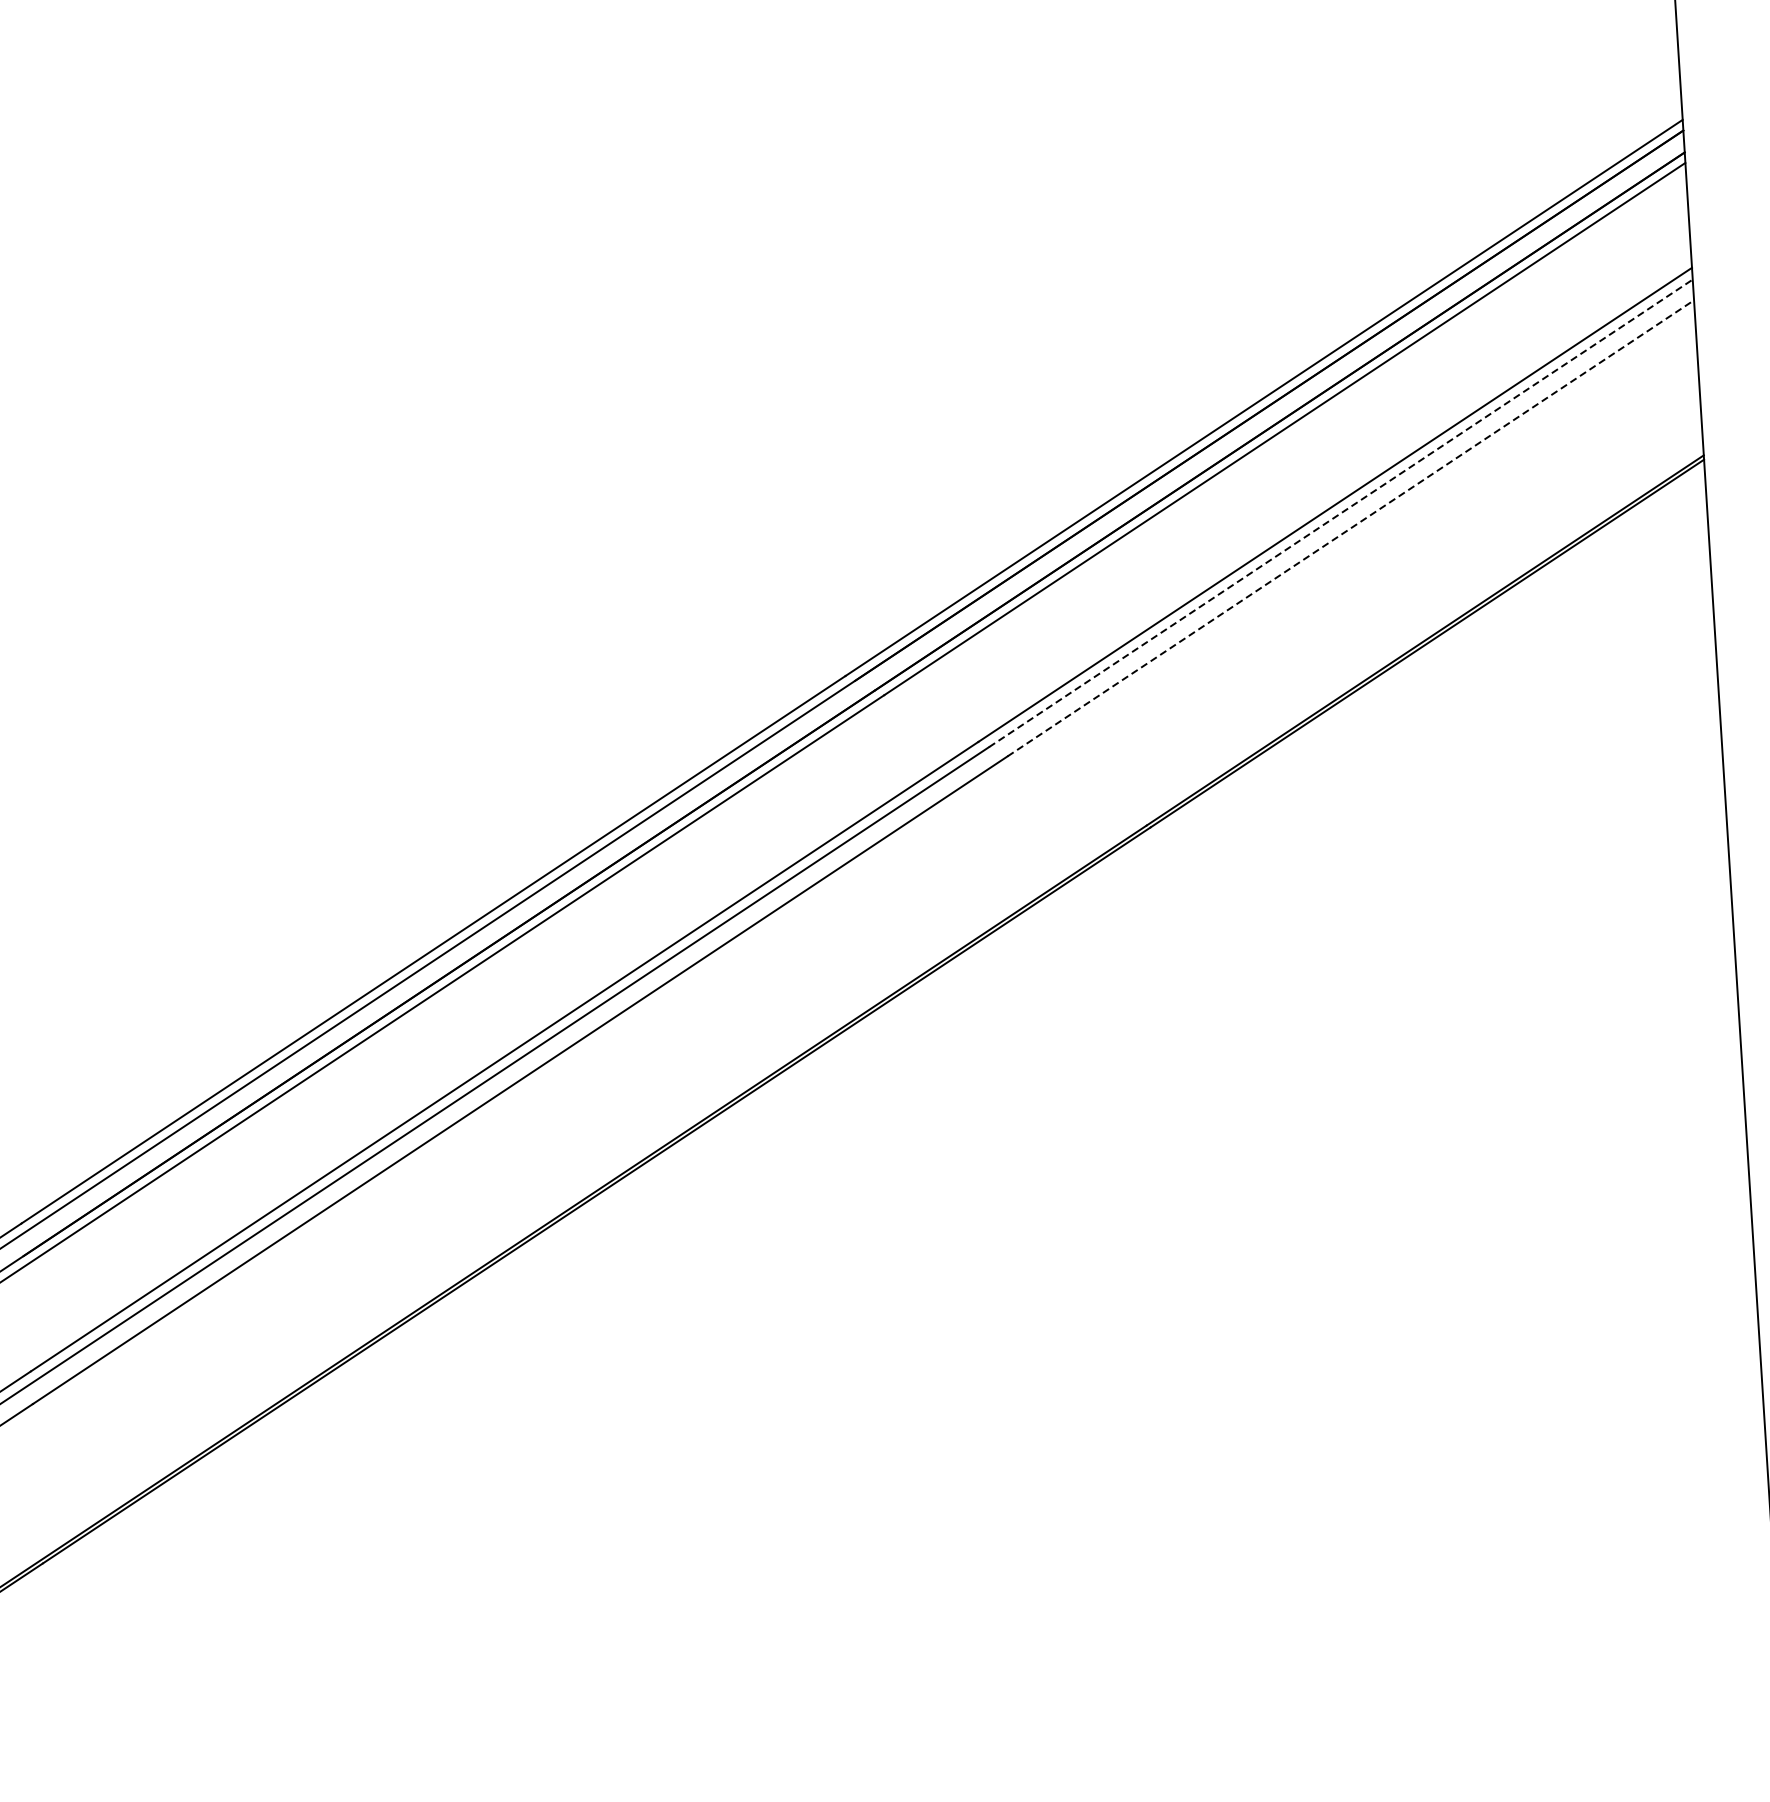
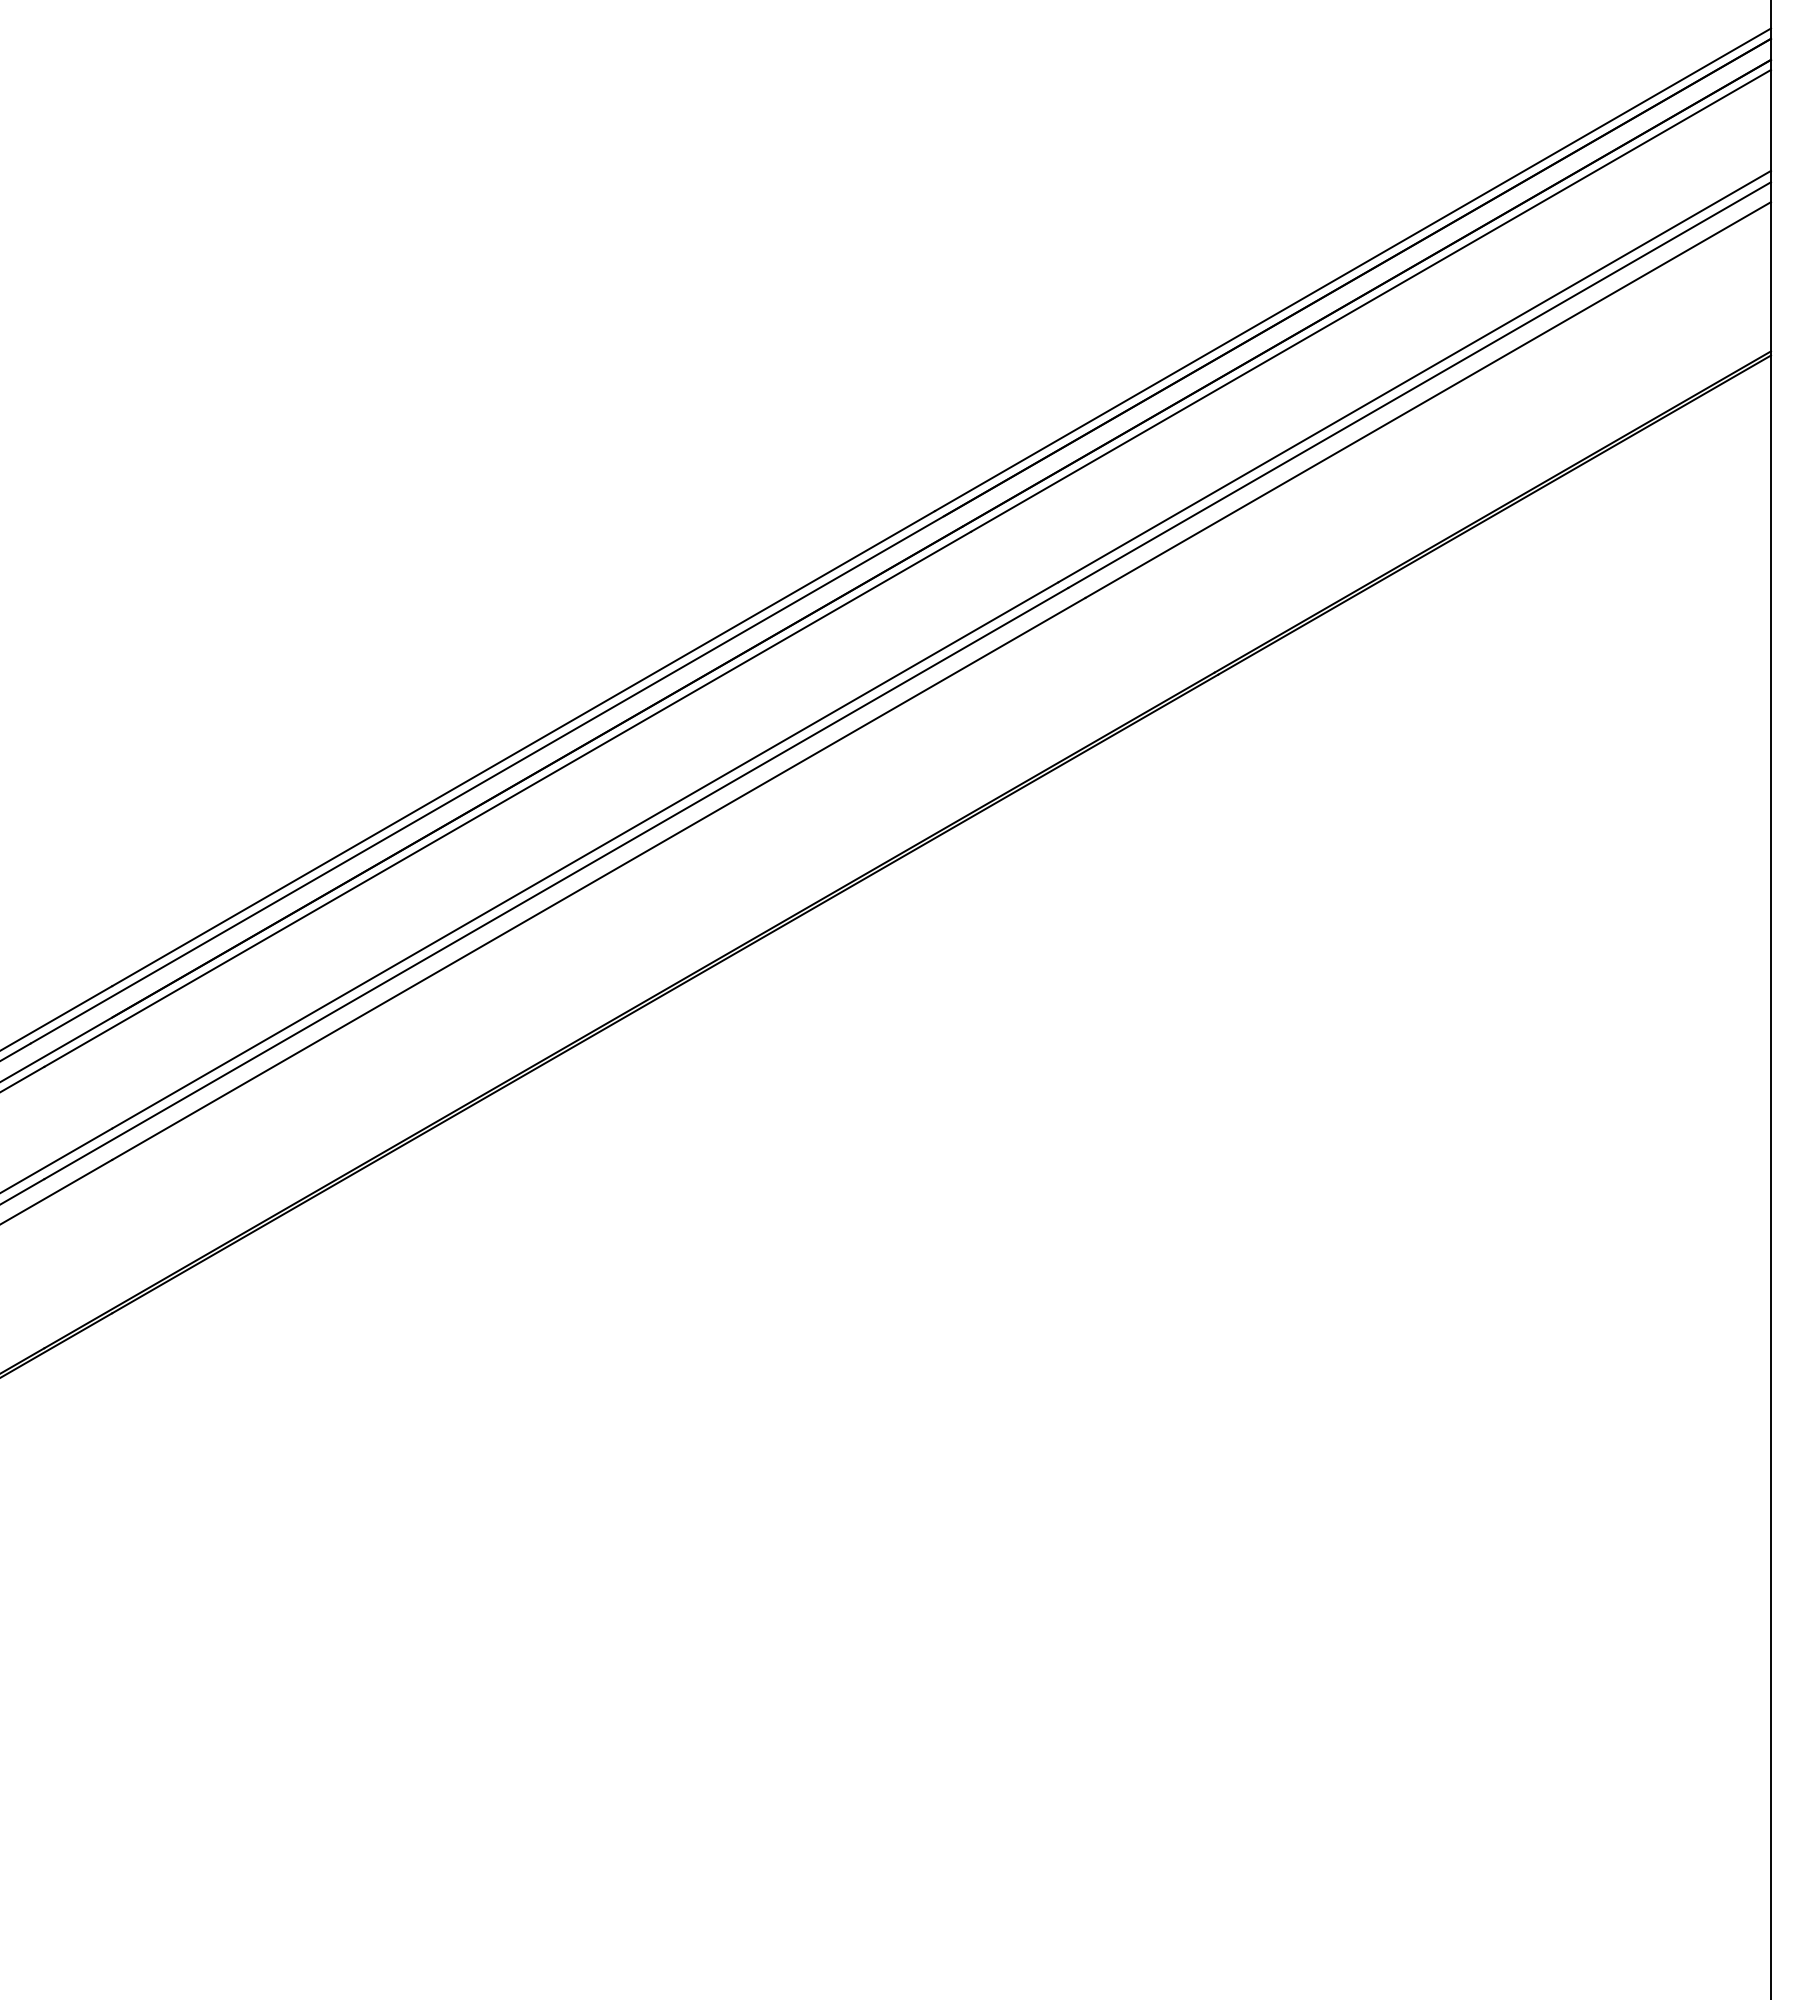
line: (1340, 513) -> (1419, 385), dashed -> solid
line: (1351, 528) -> (1428, 400), dashed -> solid

